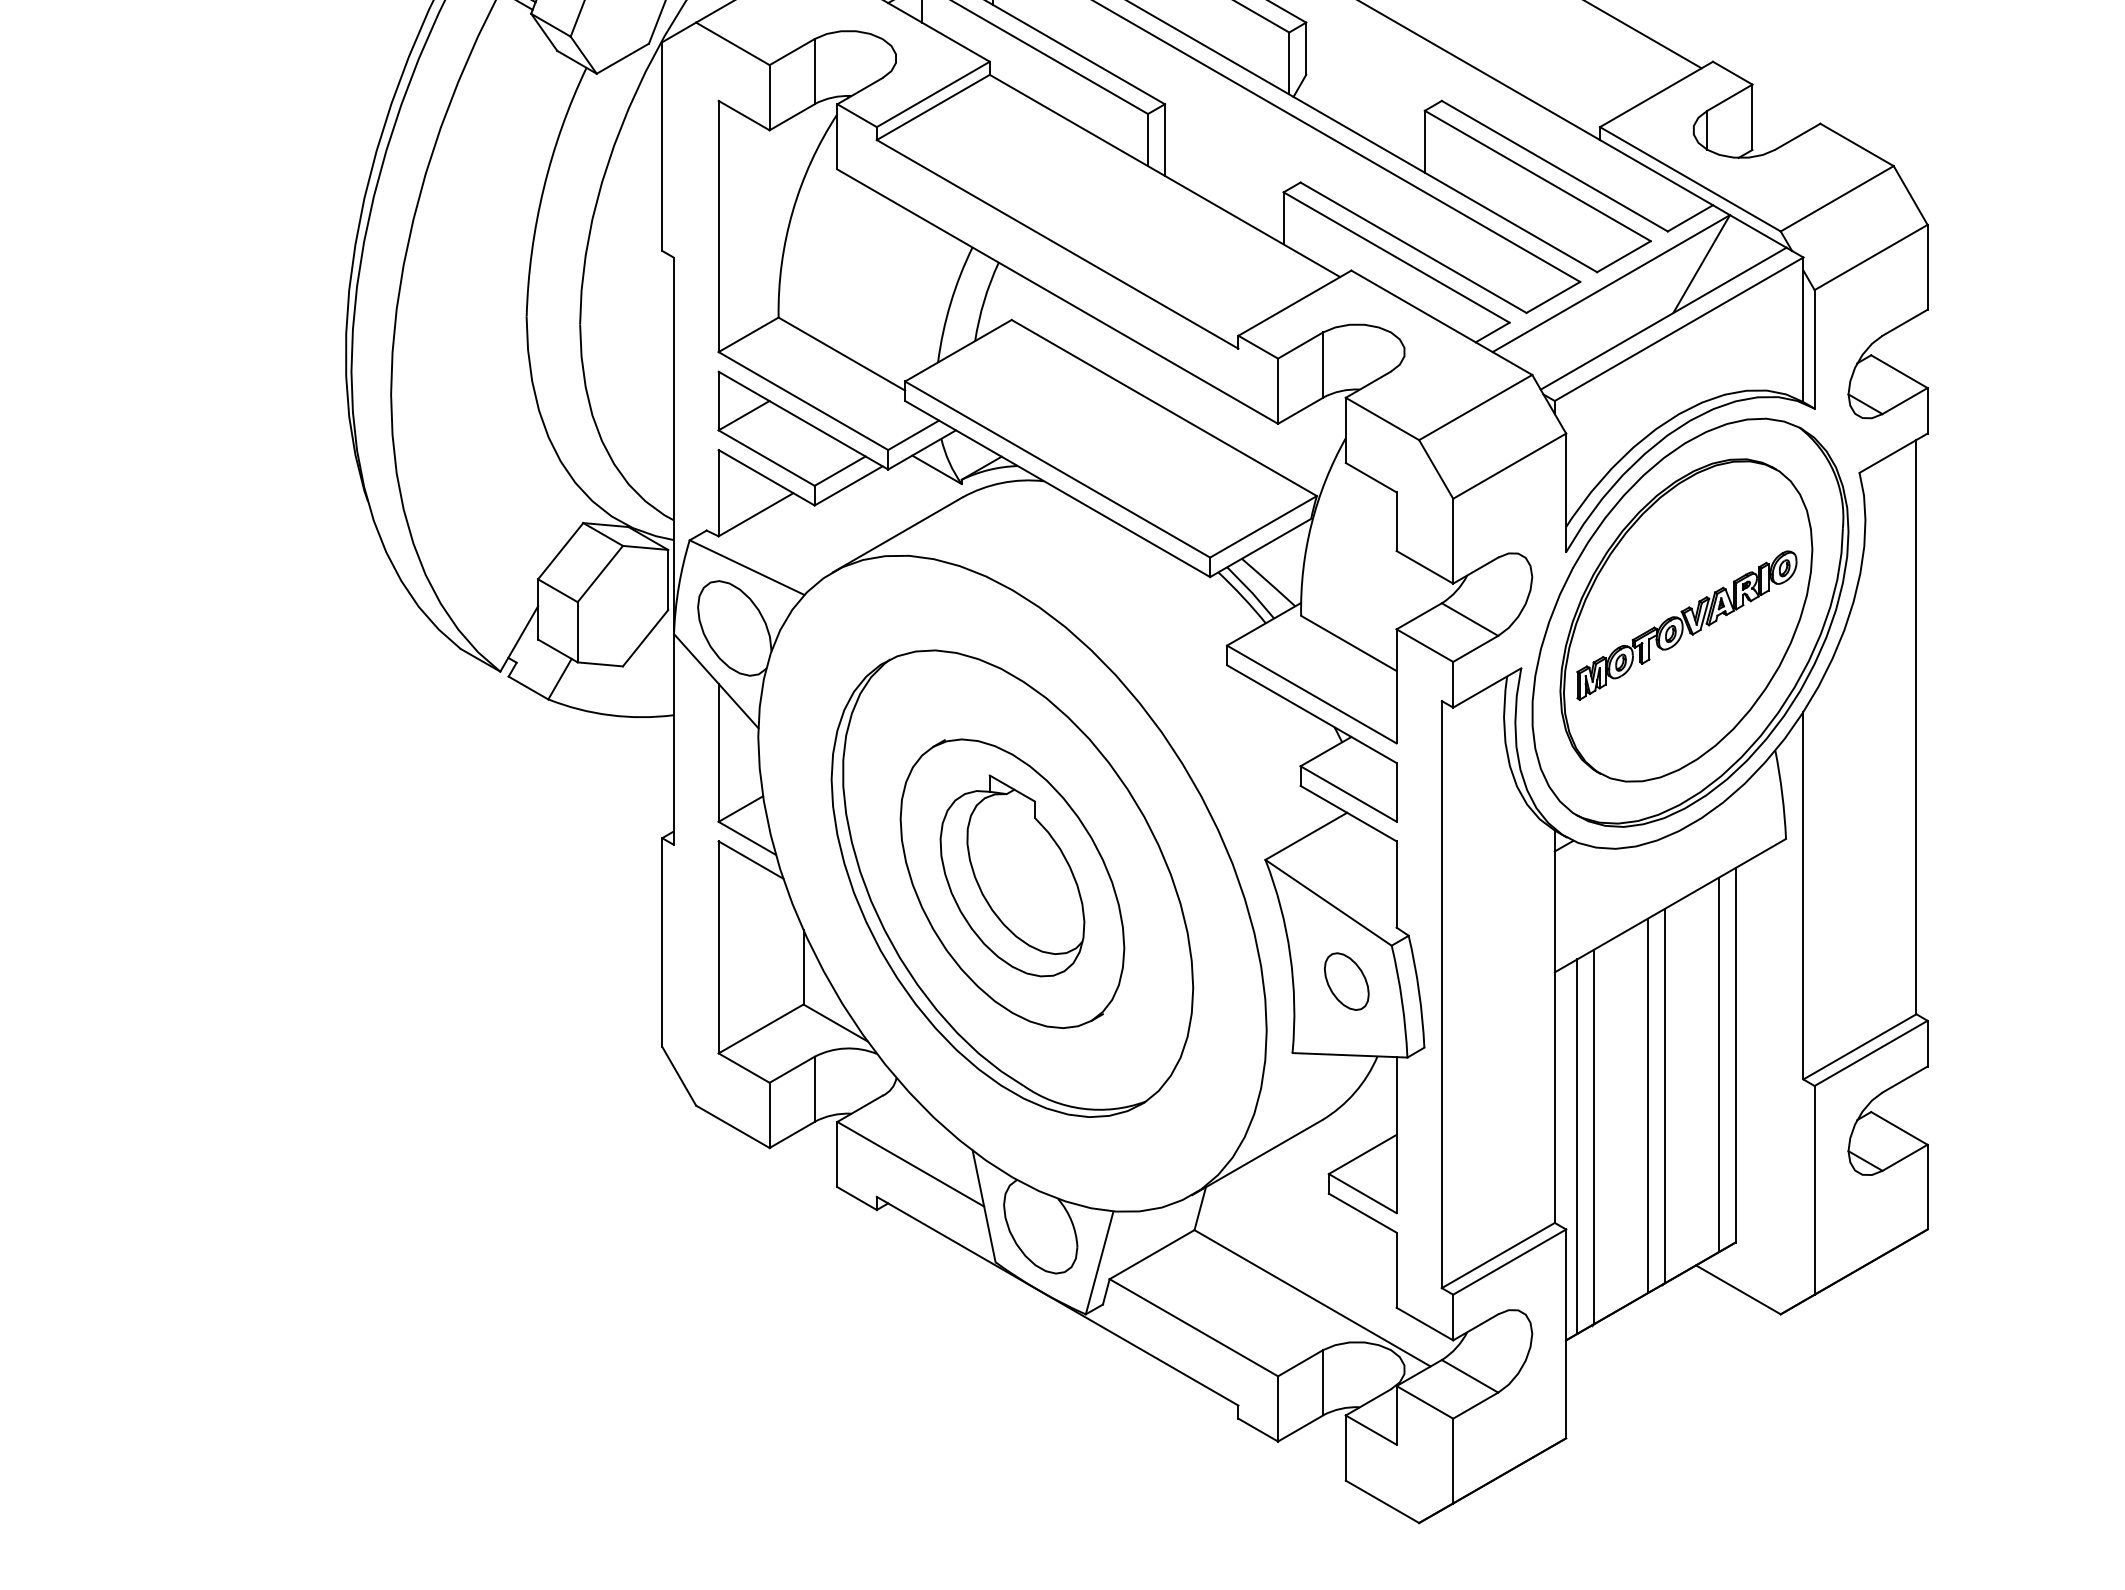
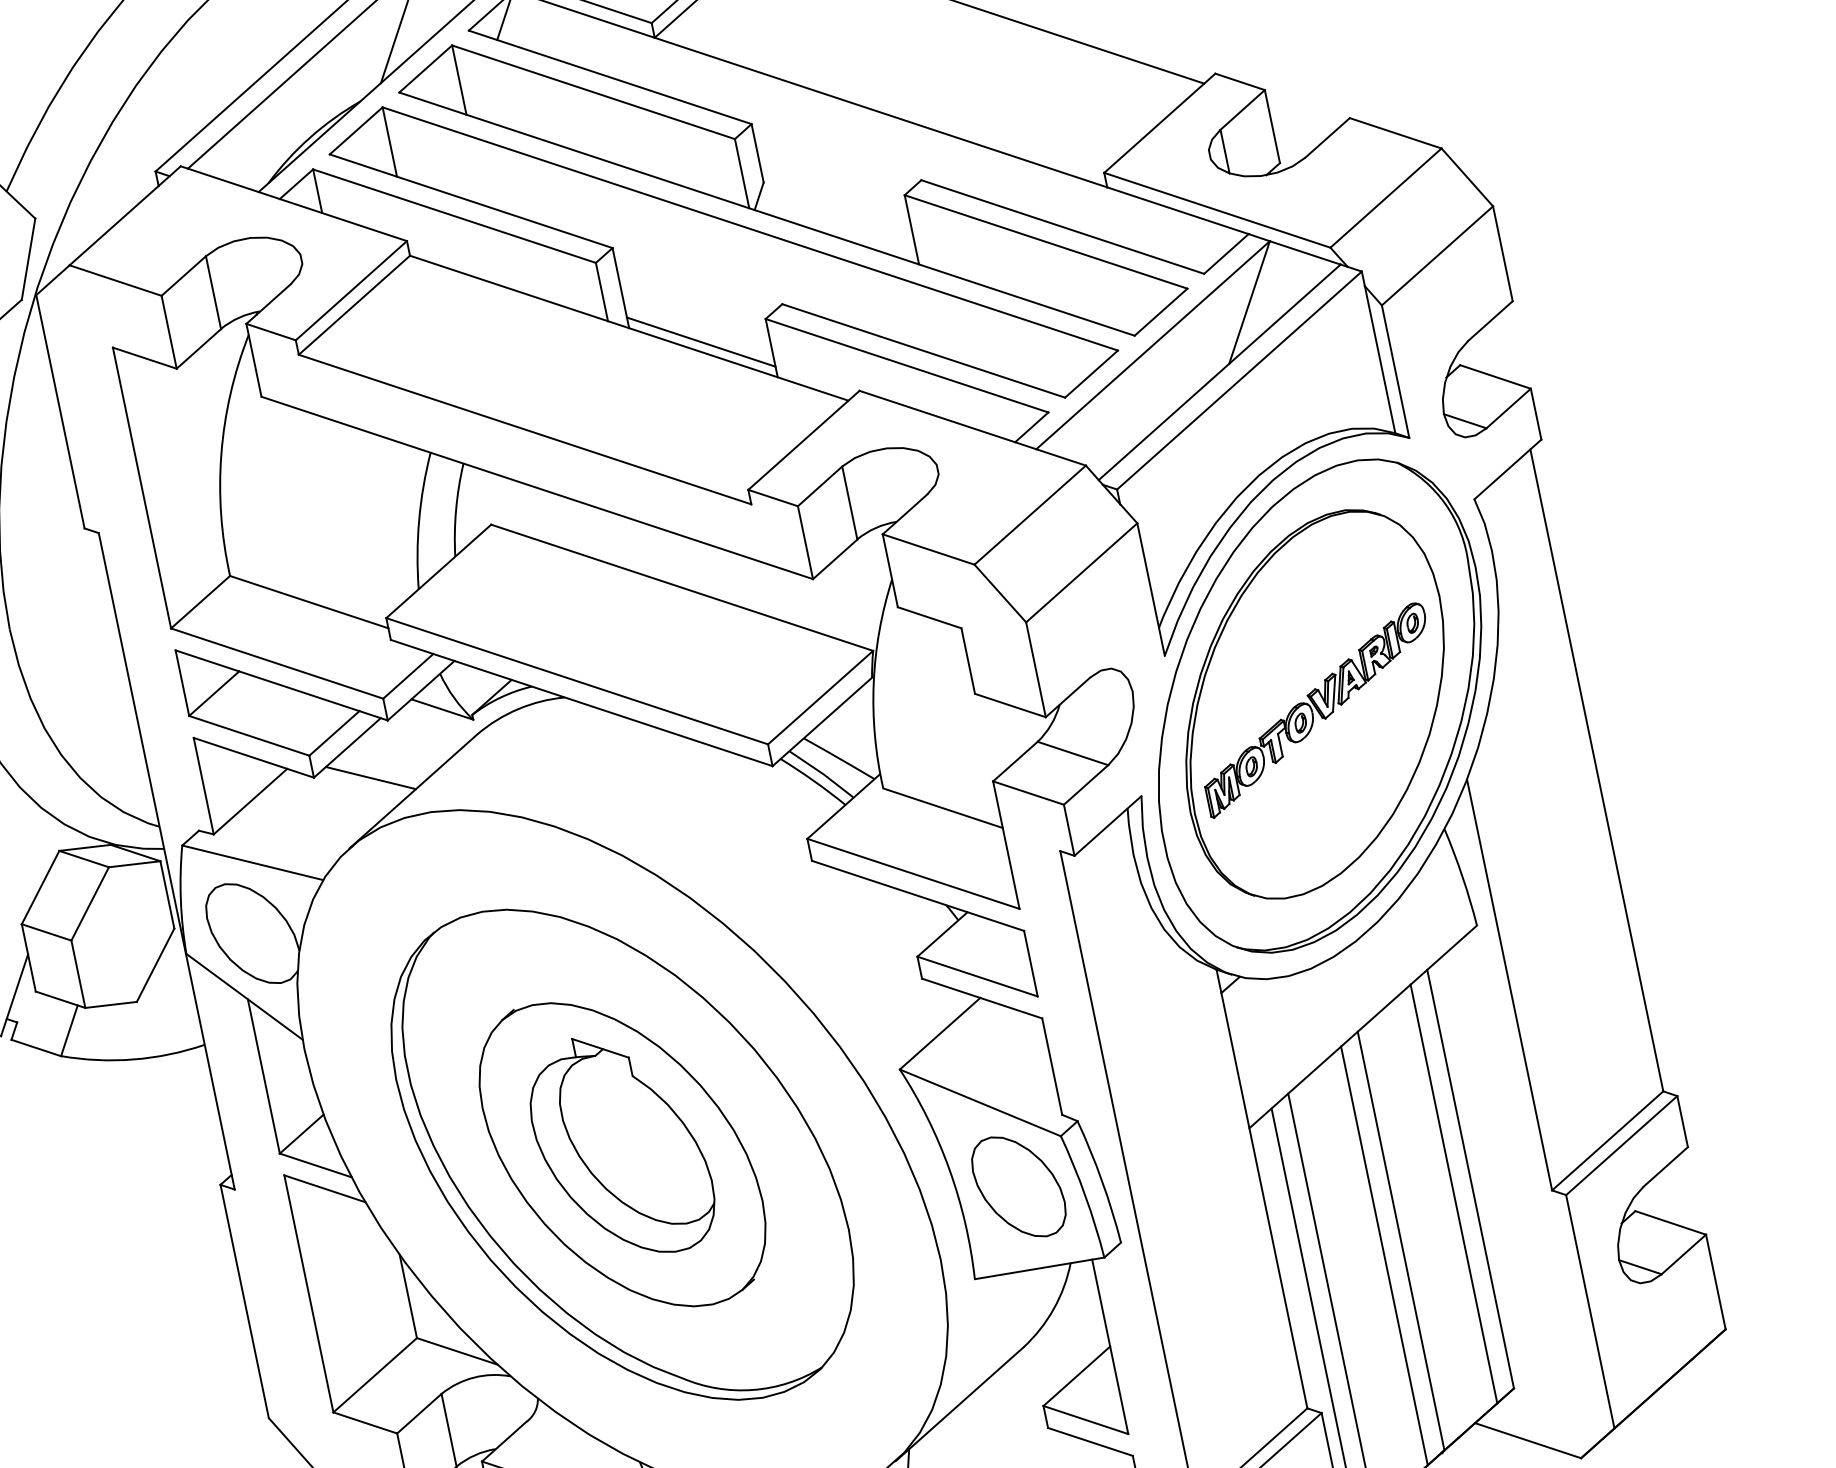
line: (1223, 200) -> (700, 342), added
line: (863, 515) -> (370, 777), added
part: (1346, 981) -> (1018, 1186), size x1.67

